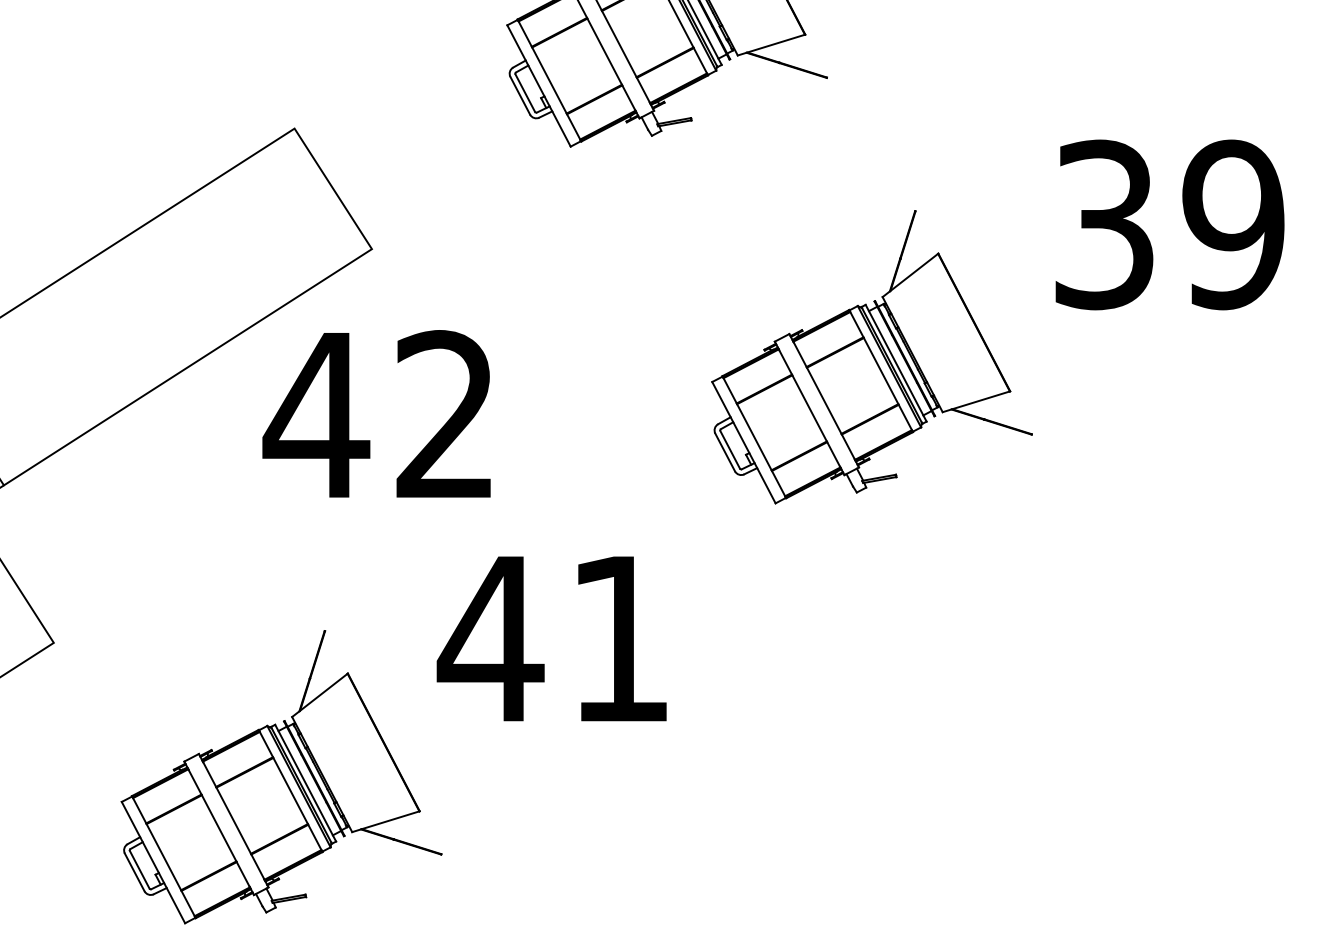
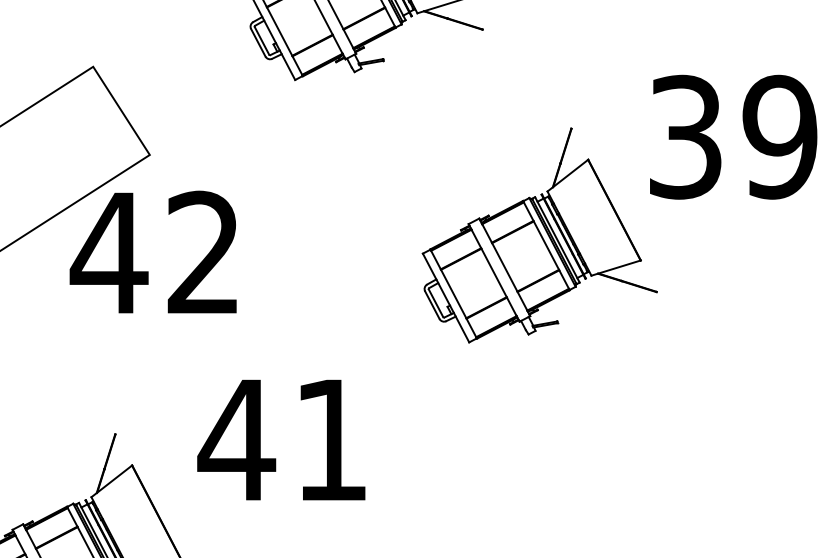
part: (871, 357) -> (539, 235), moved
text: (376, 413) -> (153, 251), moved

